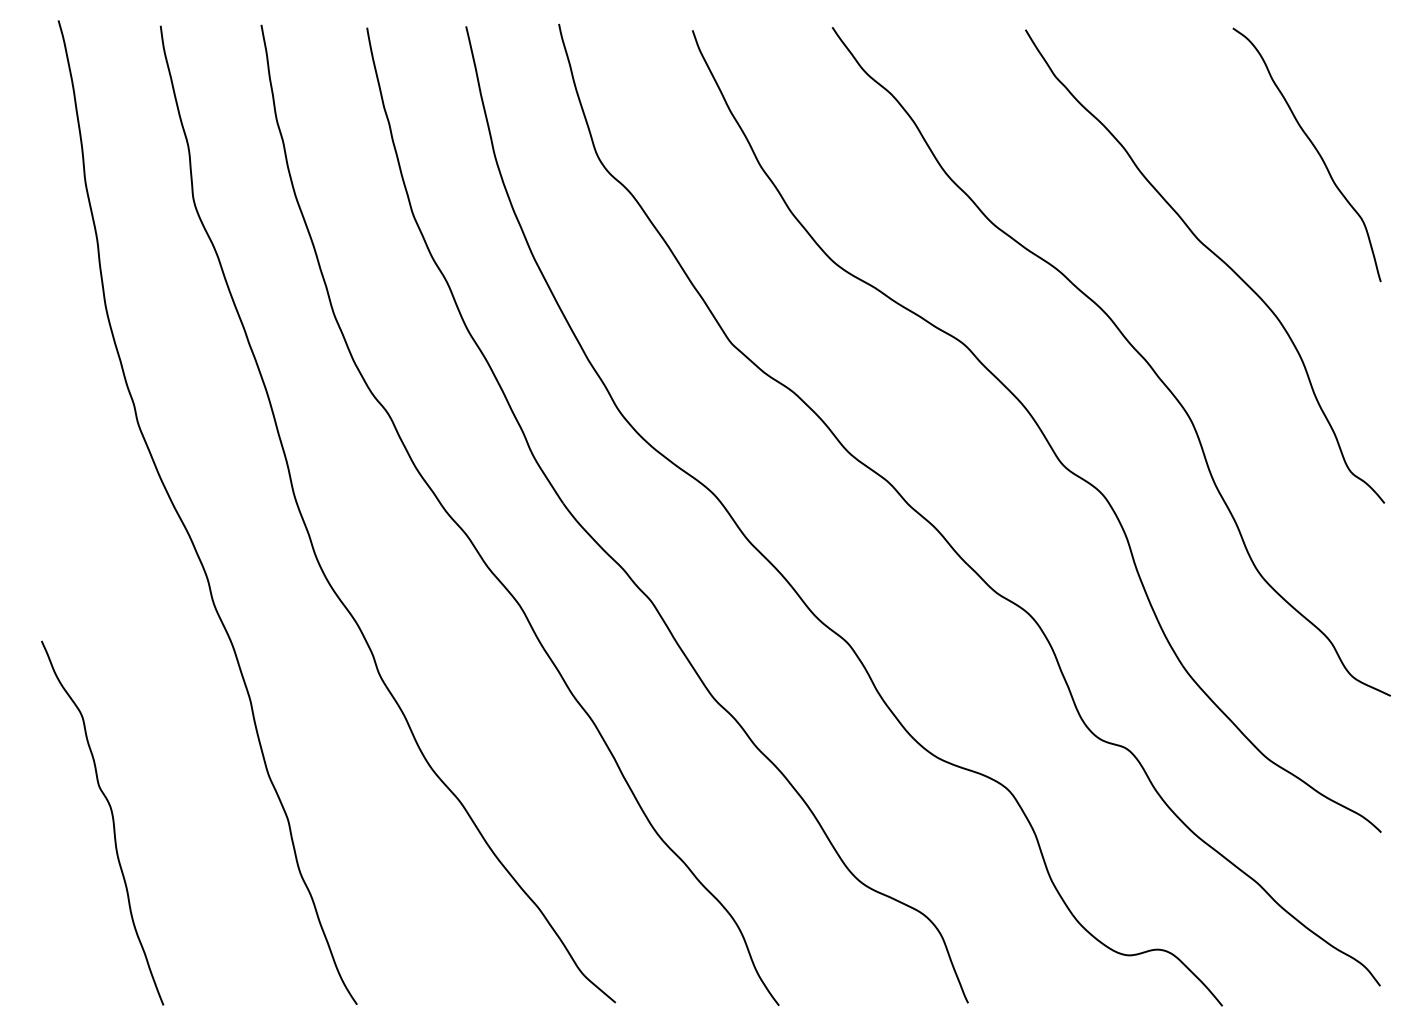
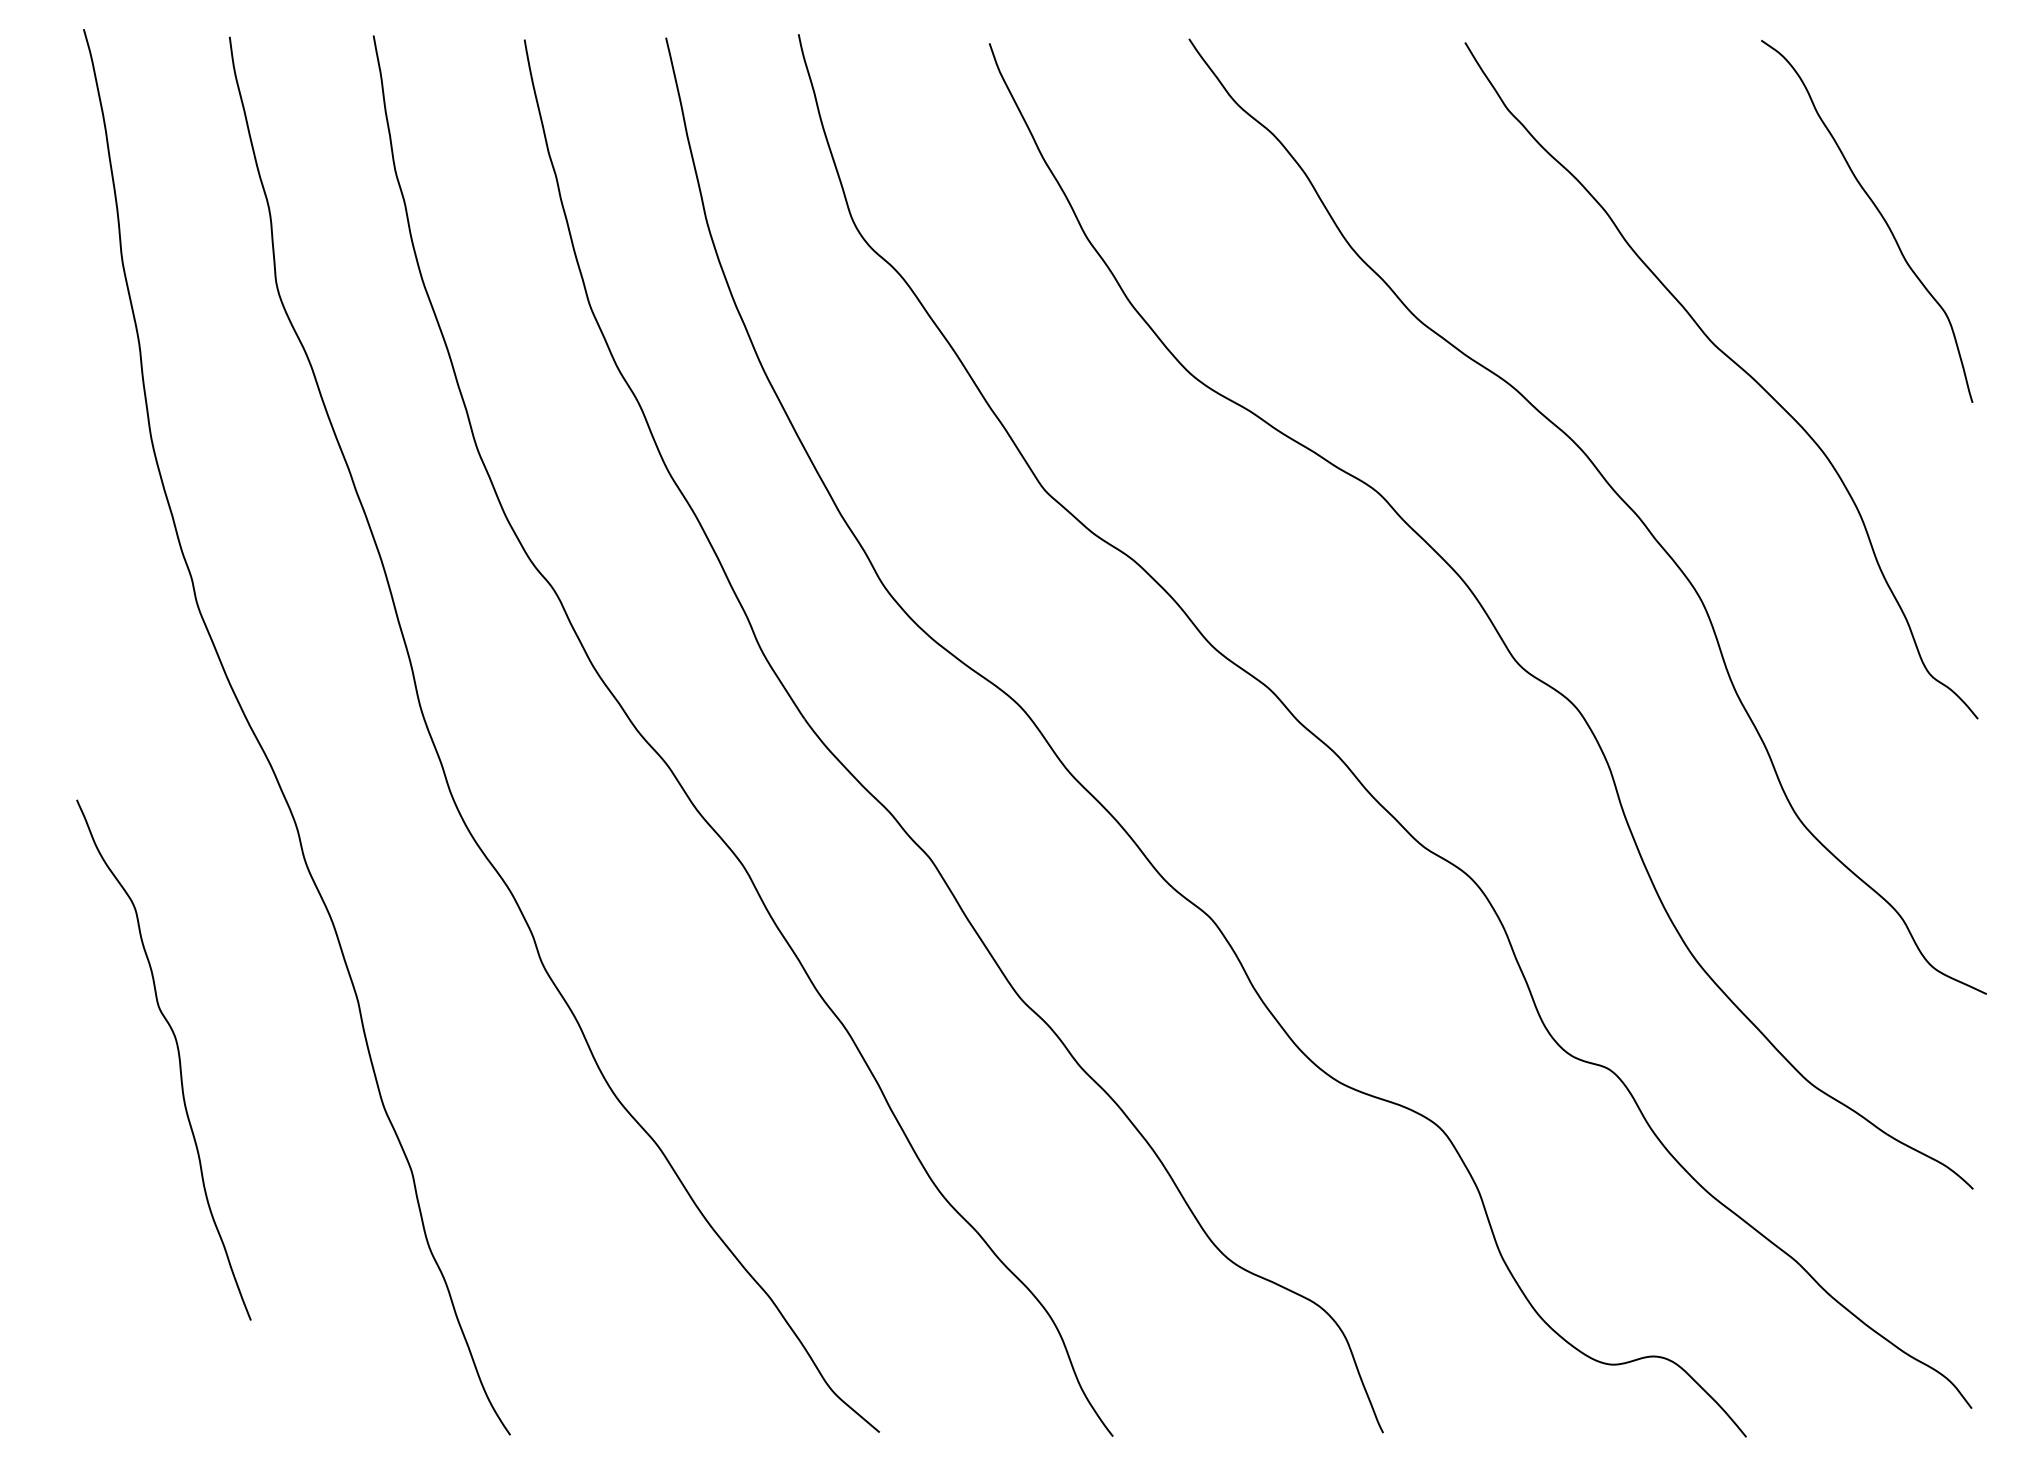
curve: (112, 822) -> (178, 1059), moved

